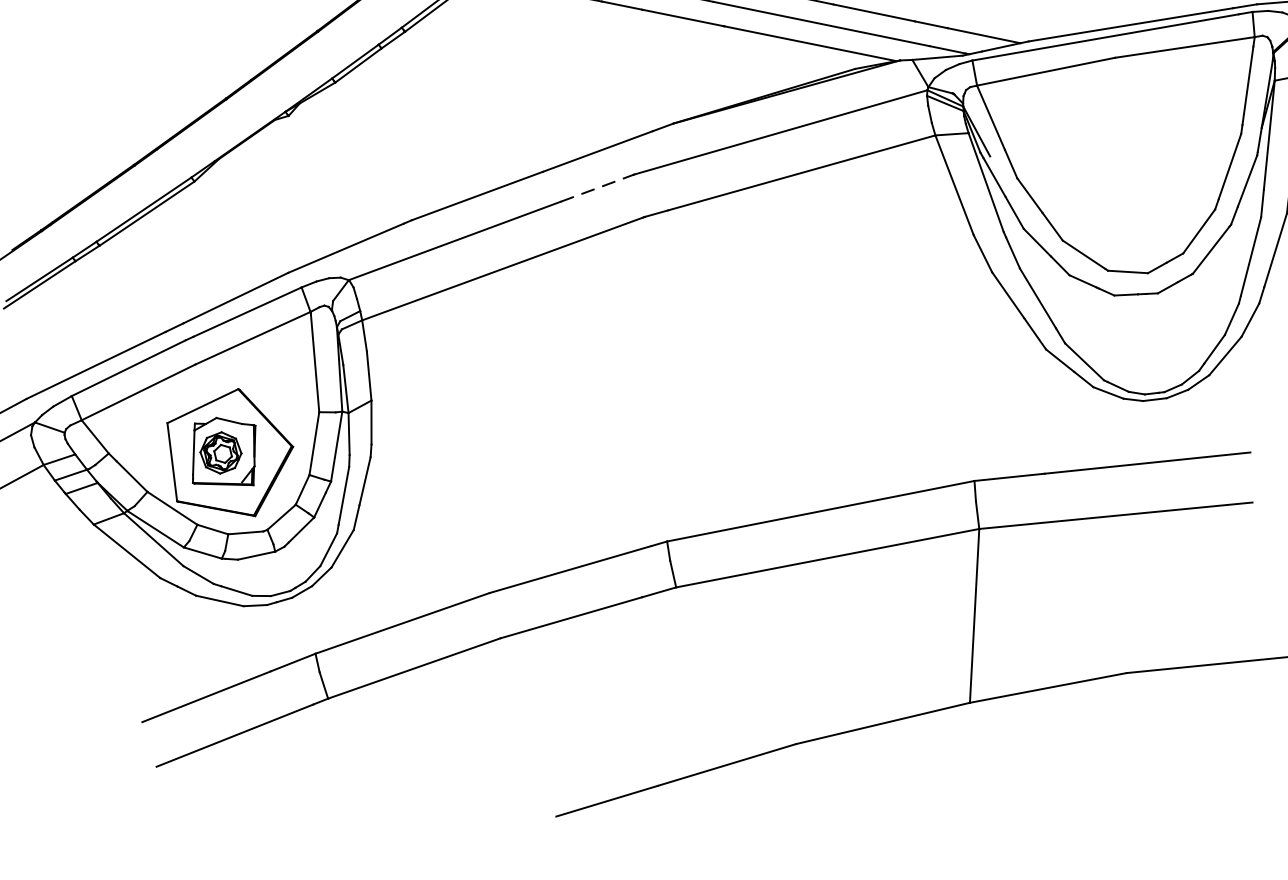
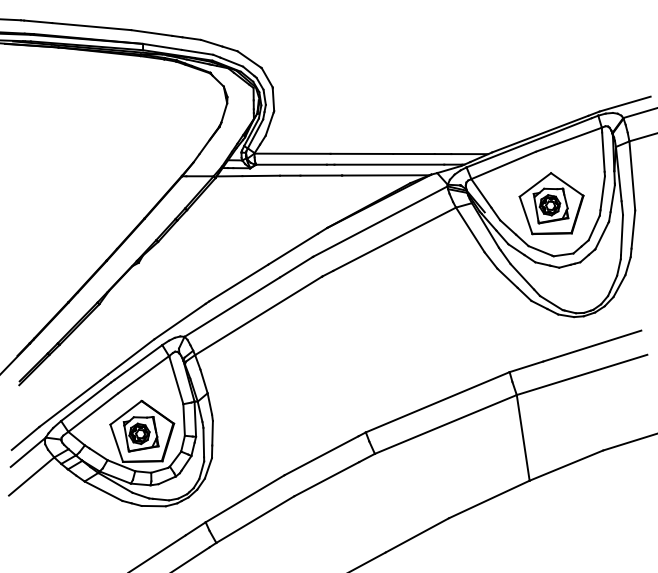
part: (1124, 165) -> (551, 203), added
line: (597, 186) -> (296, 266), dashed -> solid

